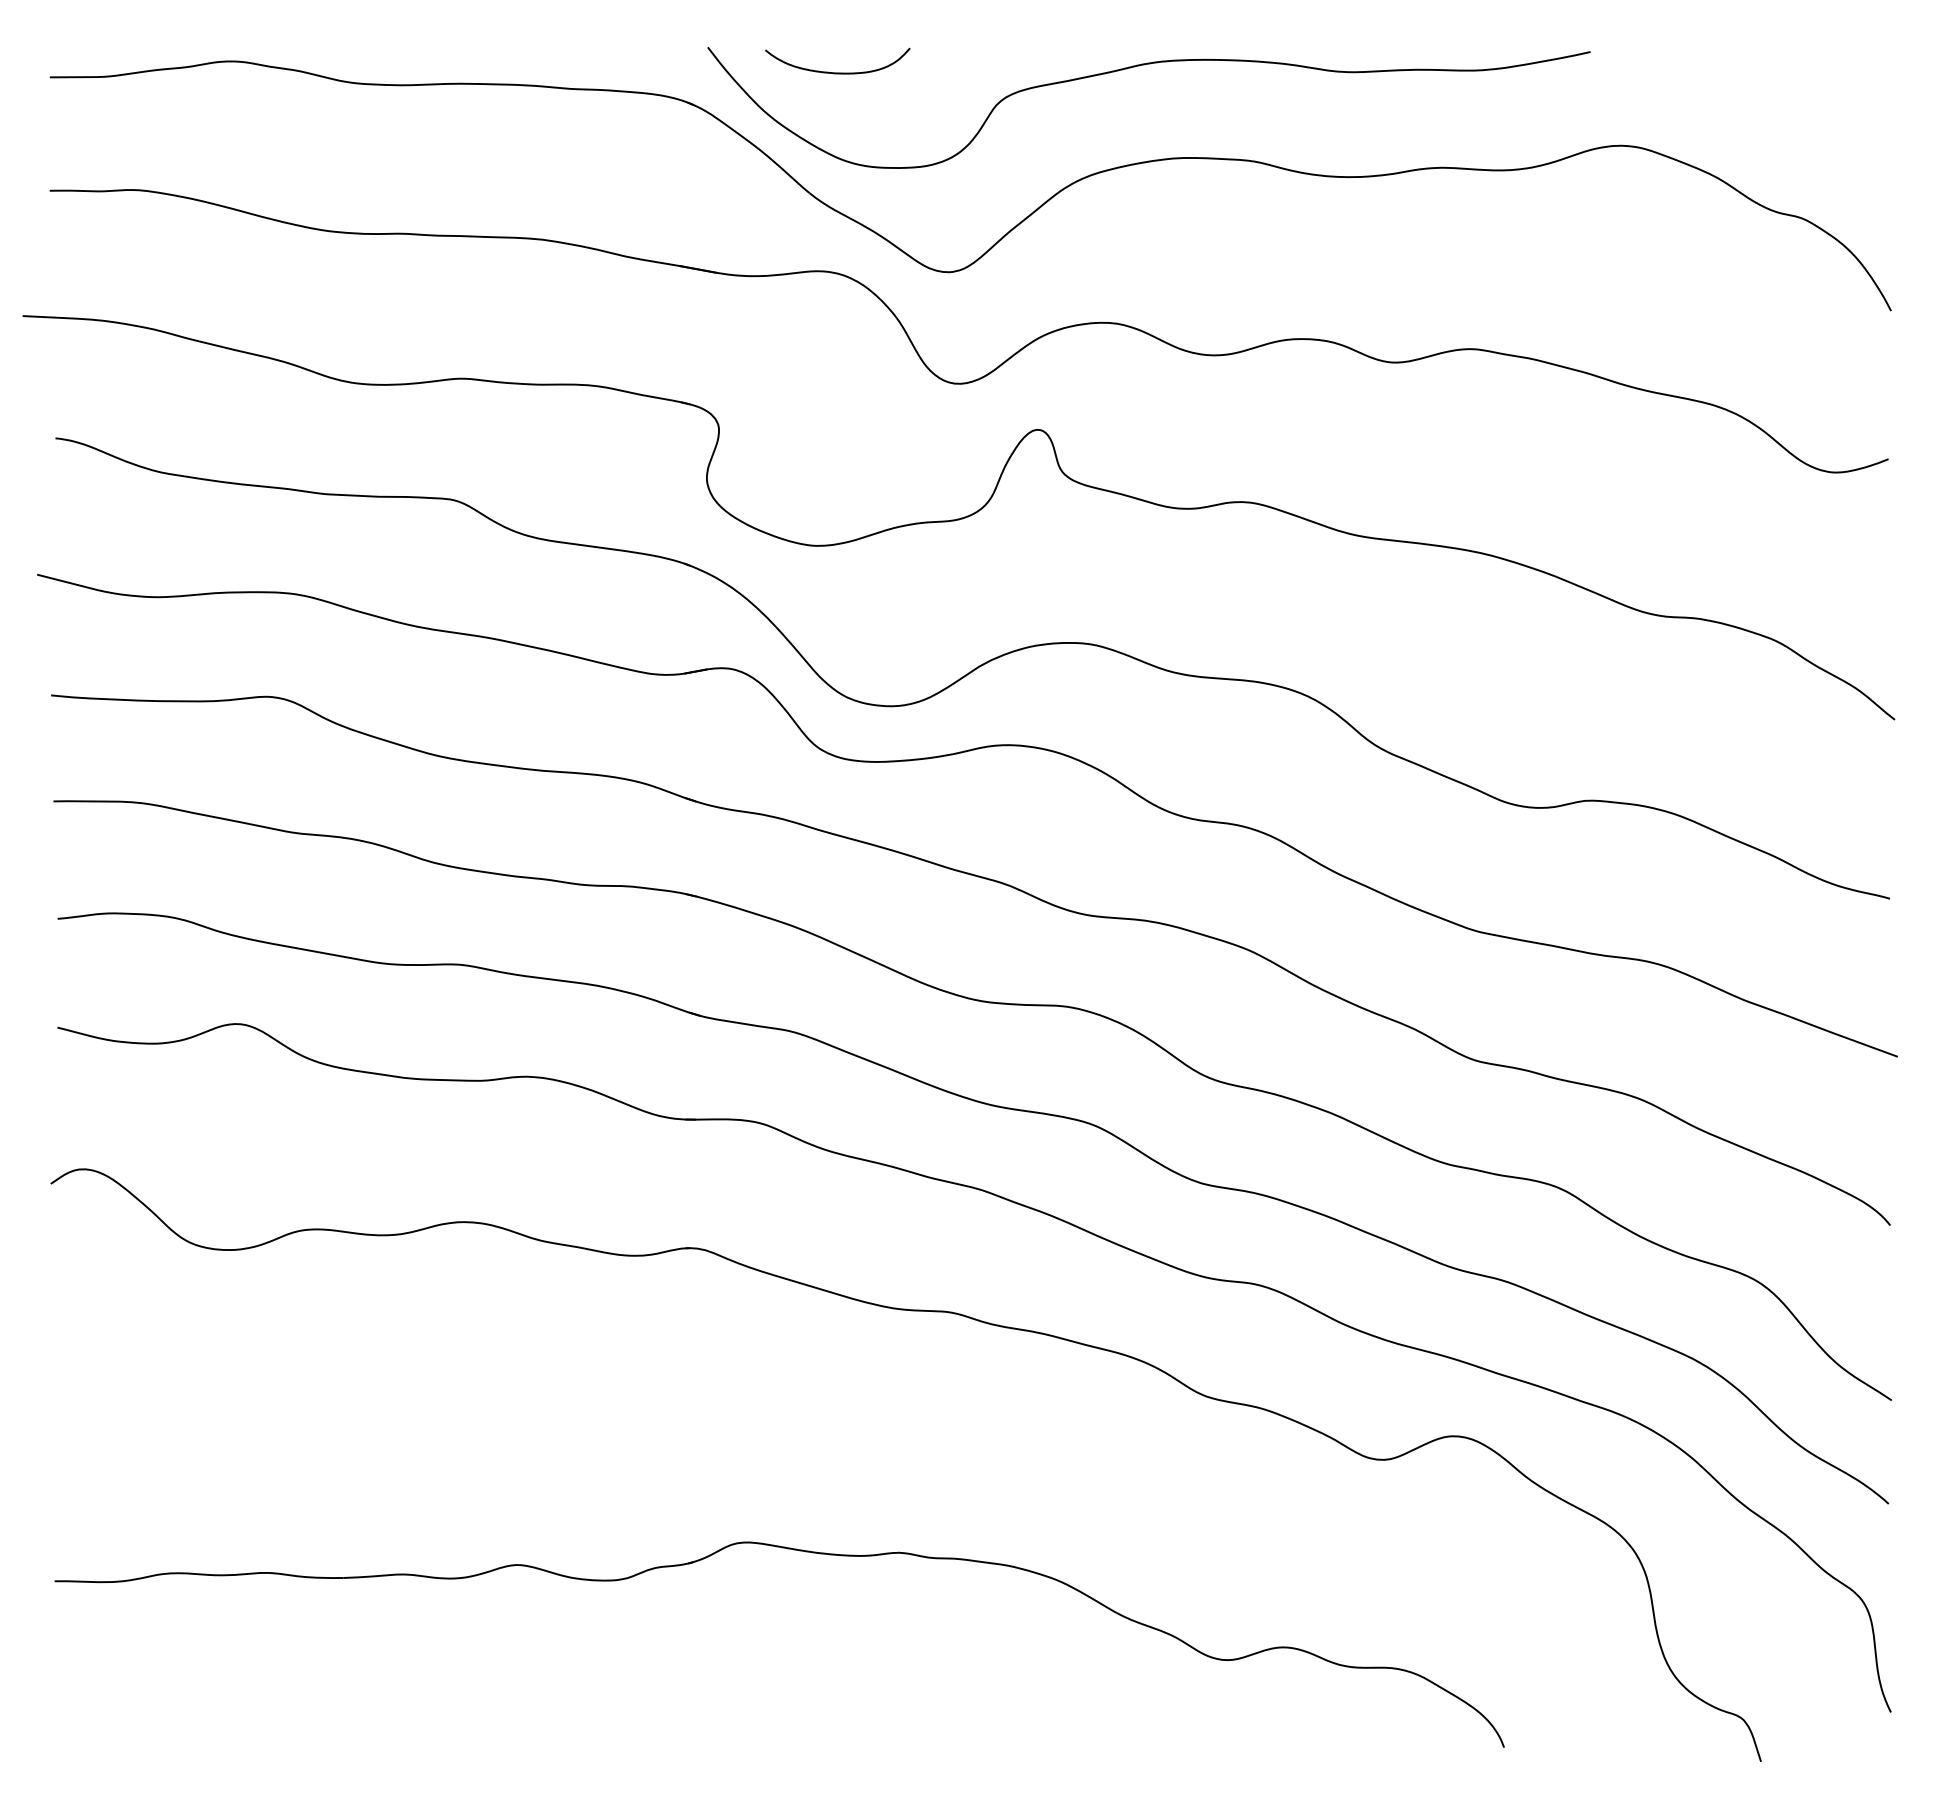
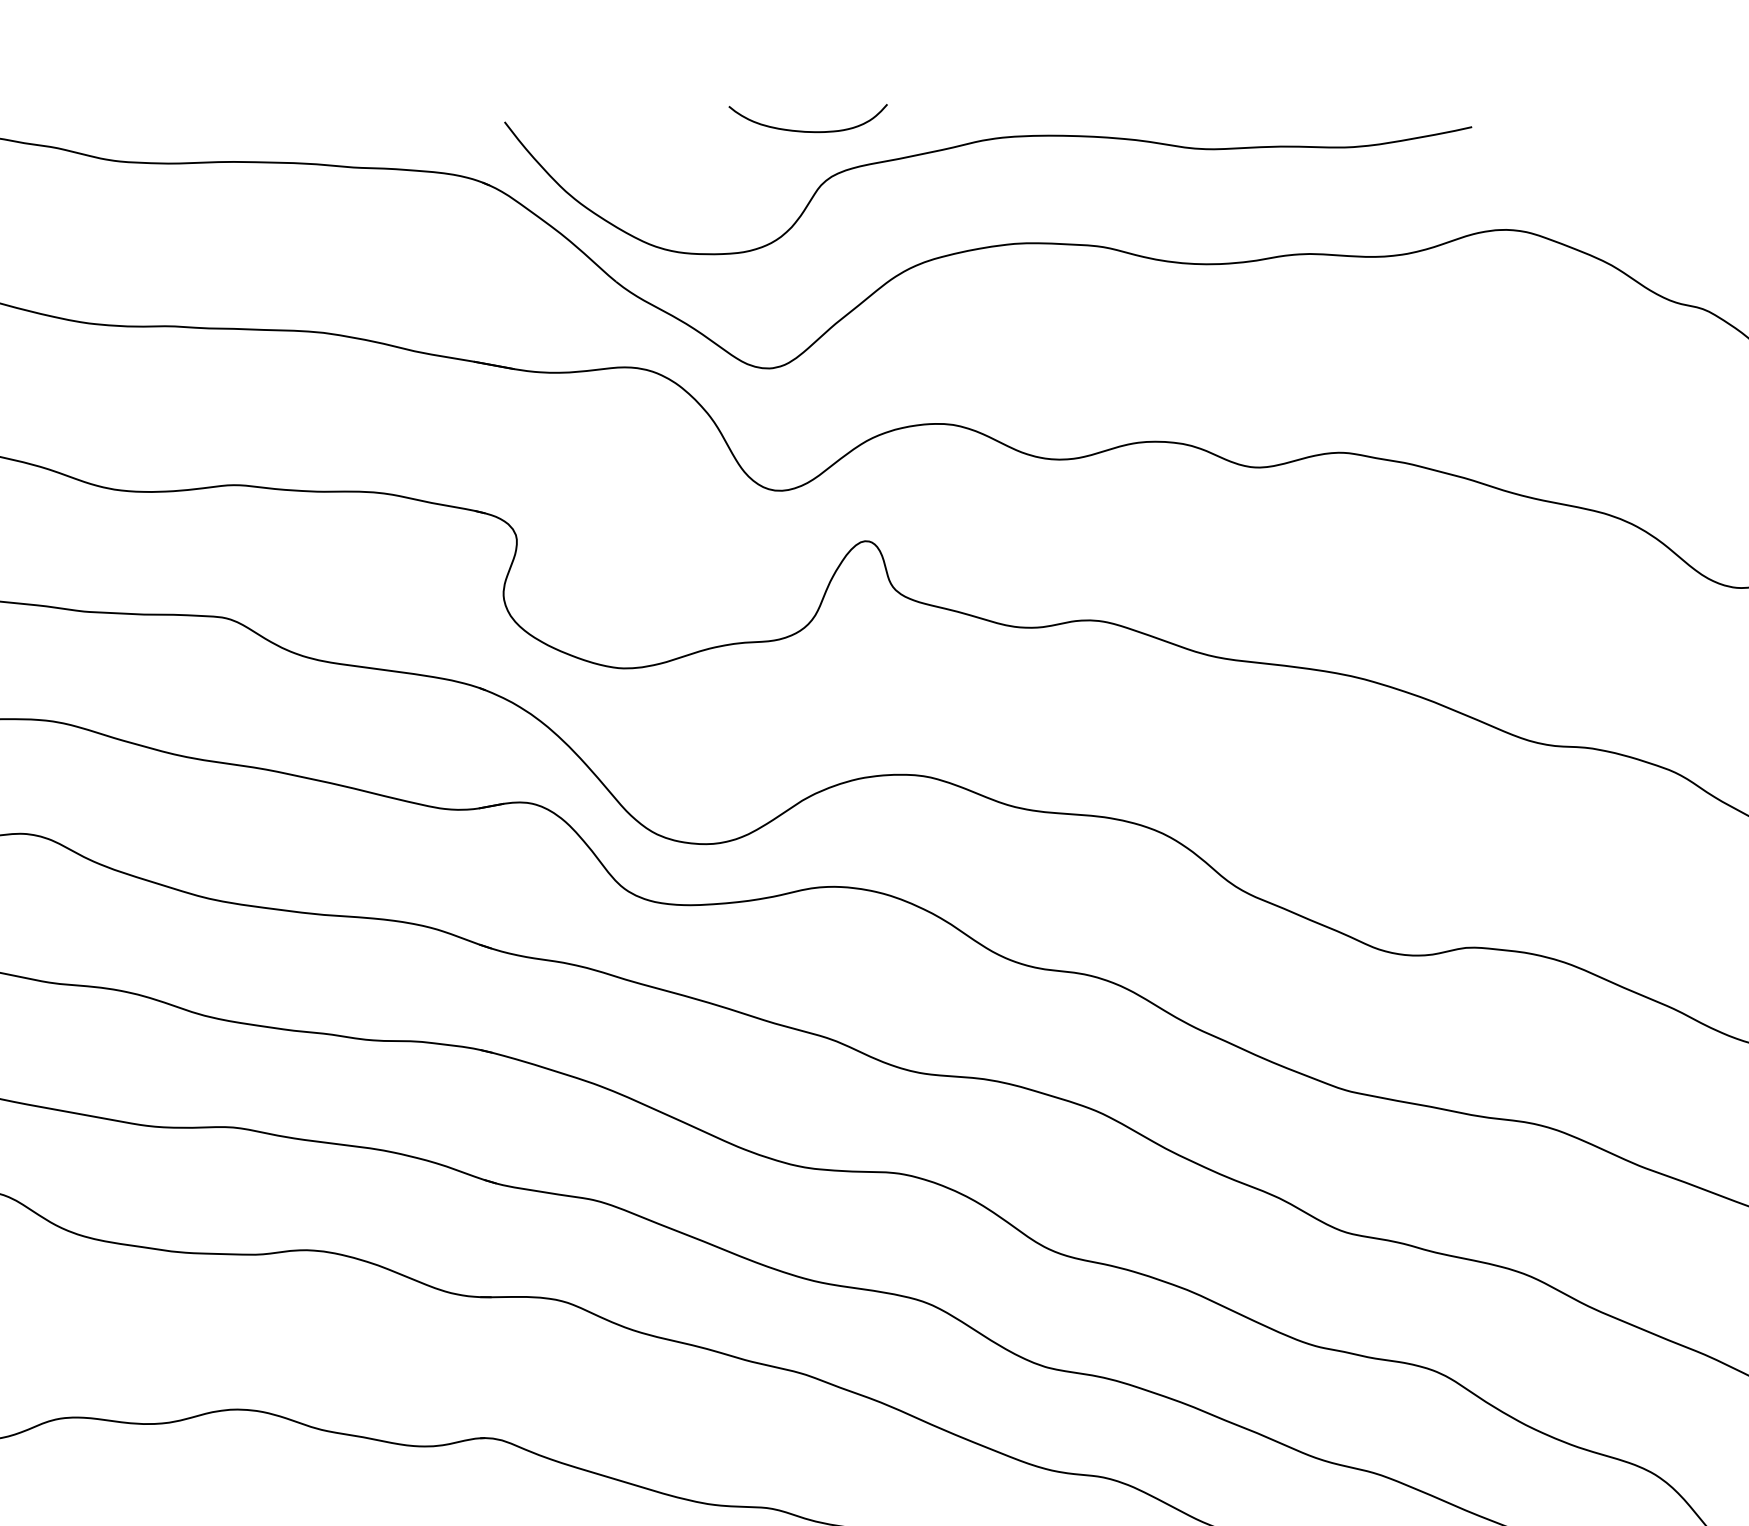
curve: (837, 72) -> (807, 130), moved

